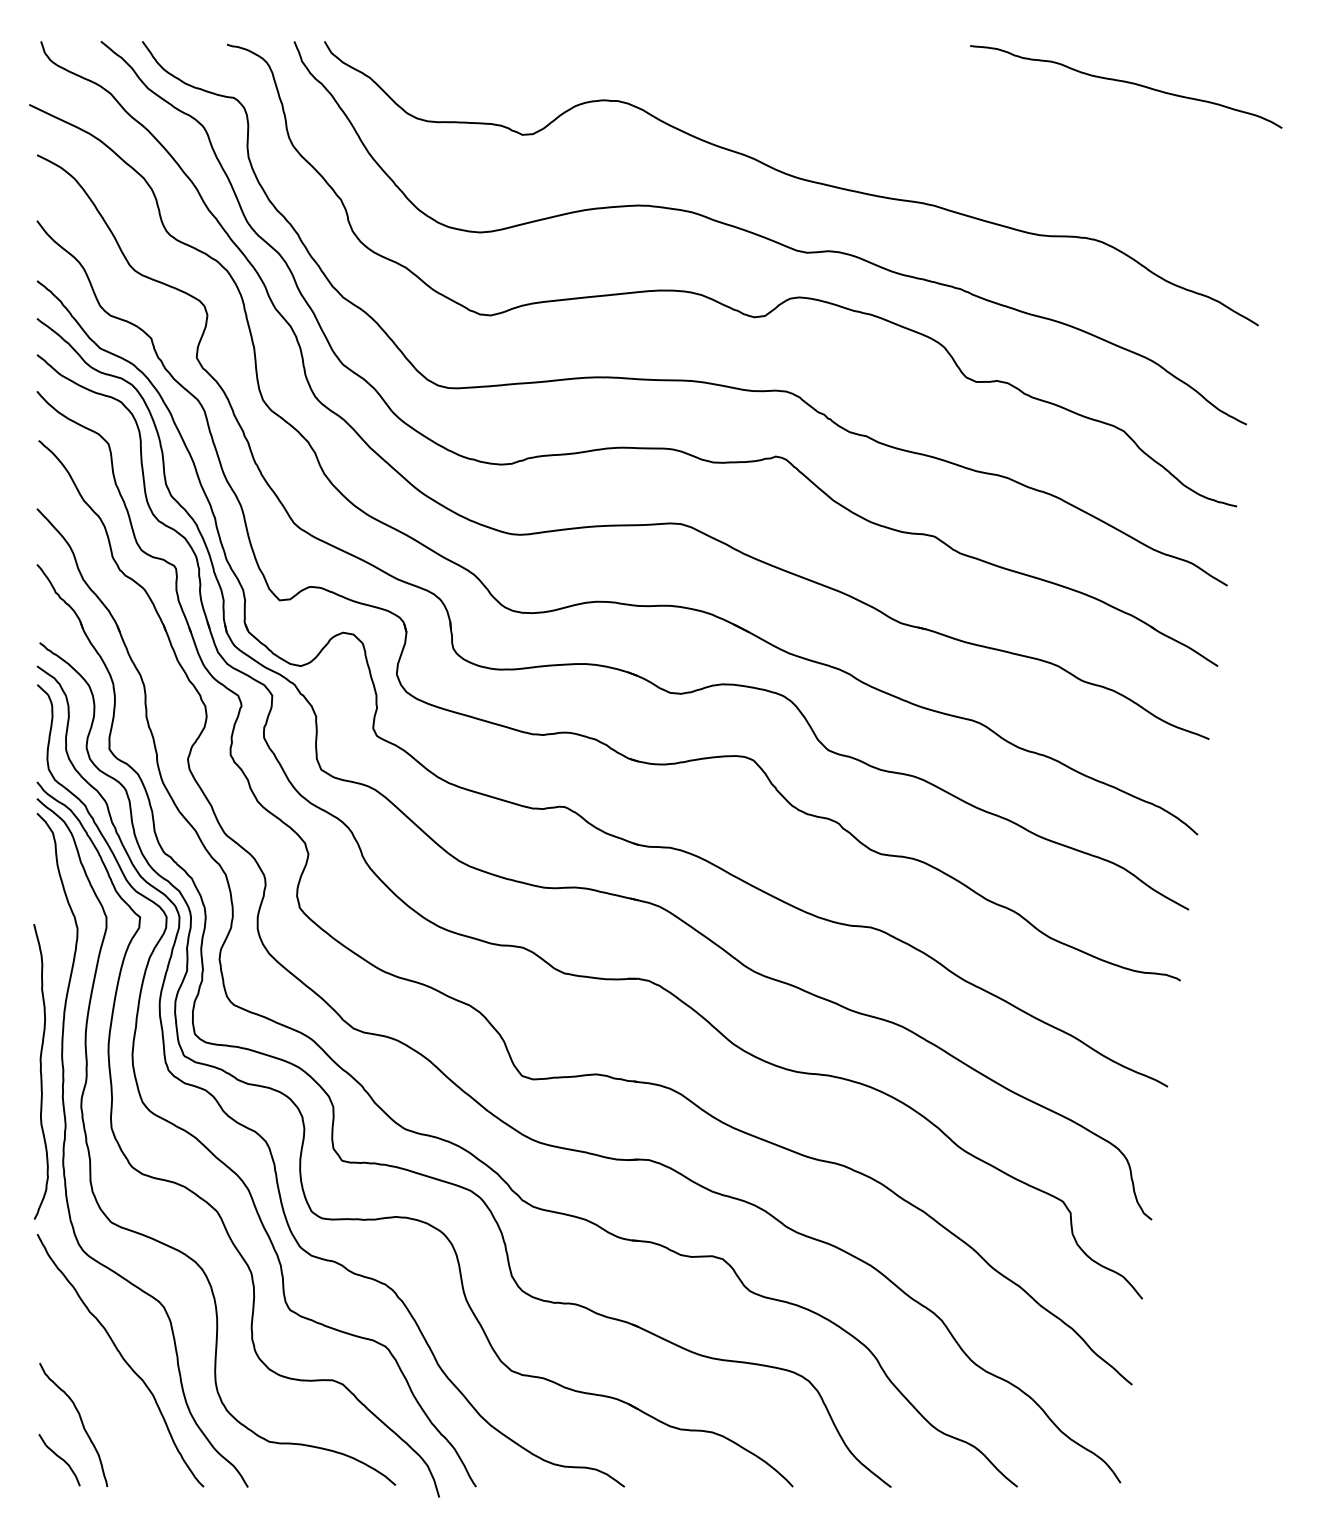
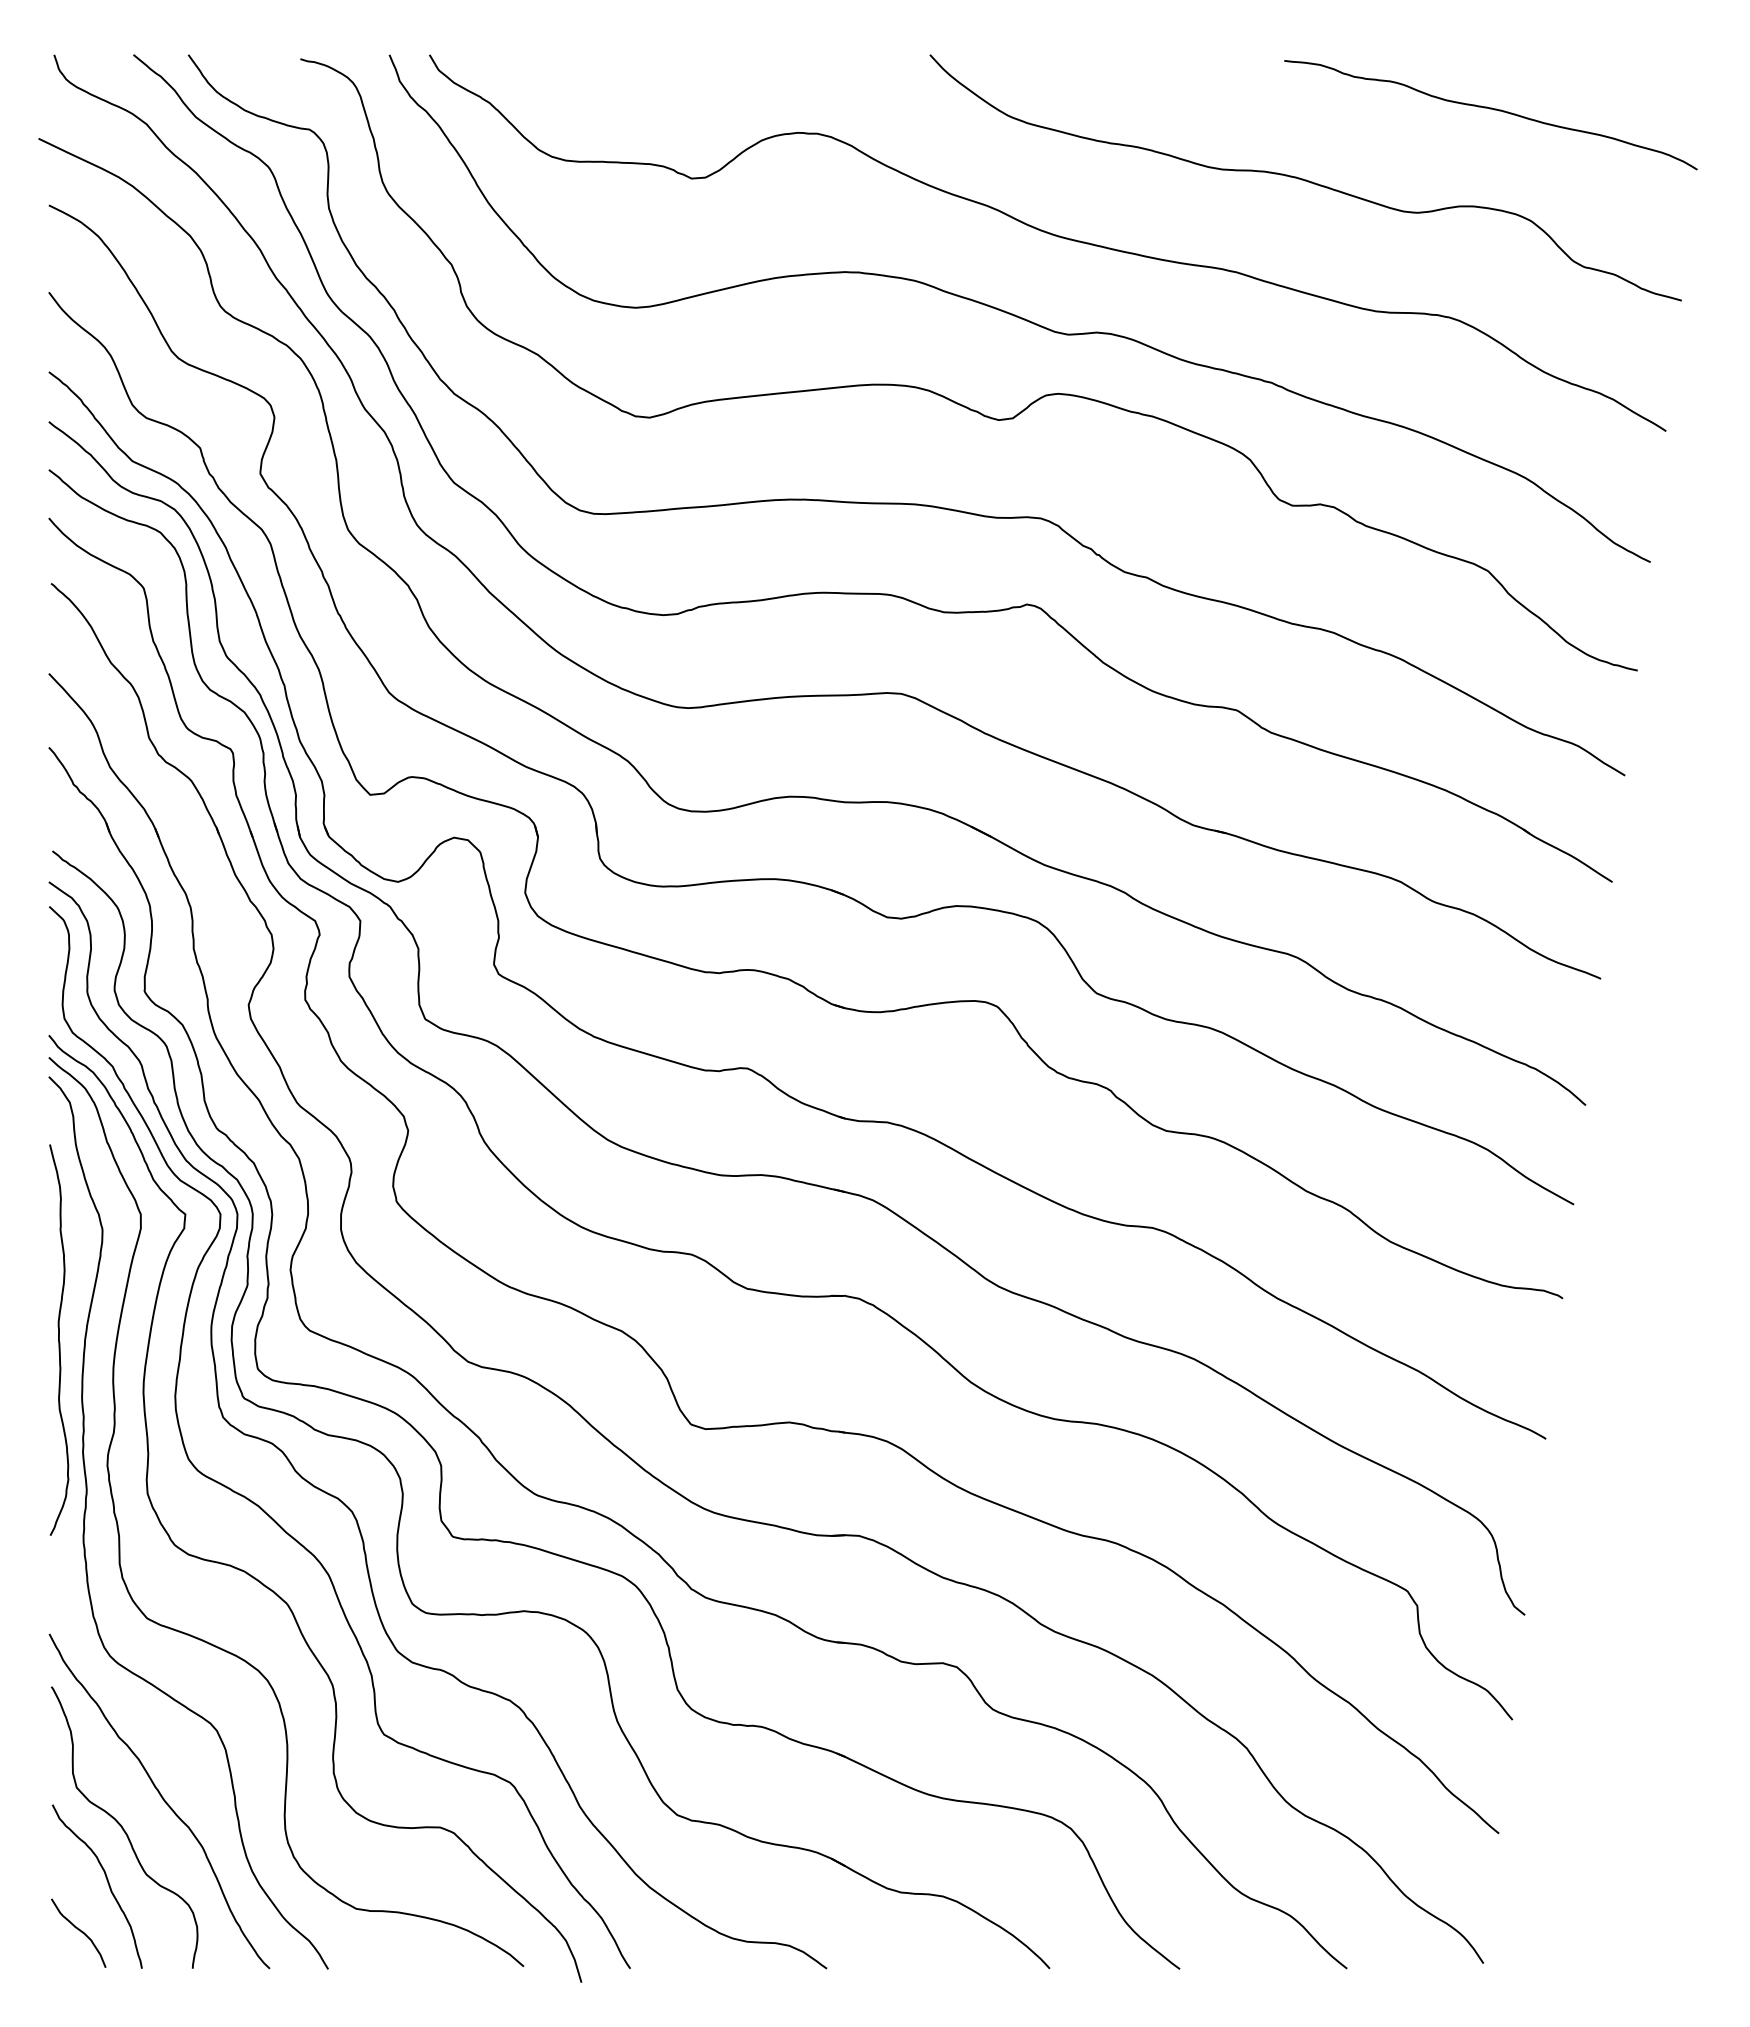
curve: (986, 135) -> (1305, 179), added
curve: (41, 1071) -> (59, 1339), moved
curve: (93, 1380) -> (123, 1827), added

